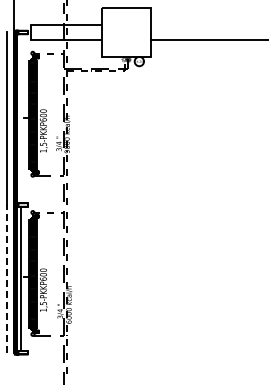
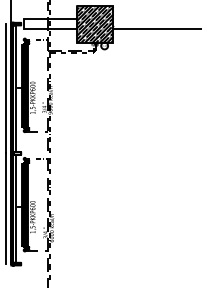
hatch: (126, 32) -> (95, 24), added
line: (20, 118) -> (15, 88), added
line: (7, 278) -> (5, 208), dashed -> solid

